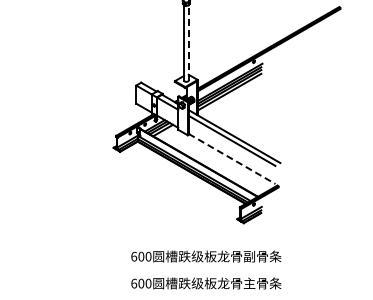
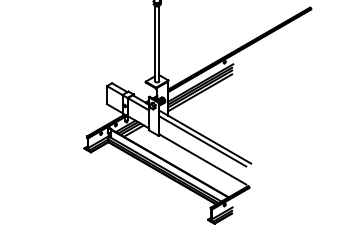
line: (188, 42) -> (159, 43), dashed -> solid
line: (232, 159) -> (203, 160), dashed -> solid

